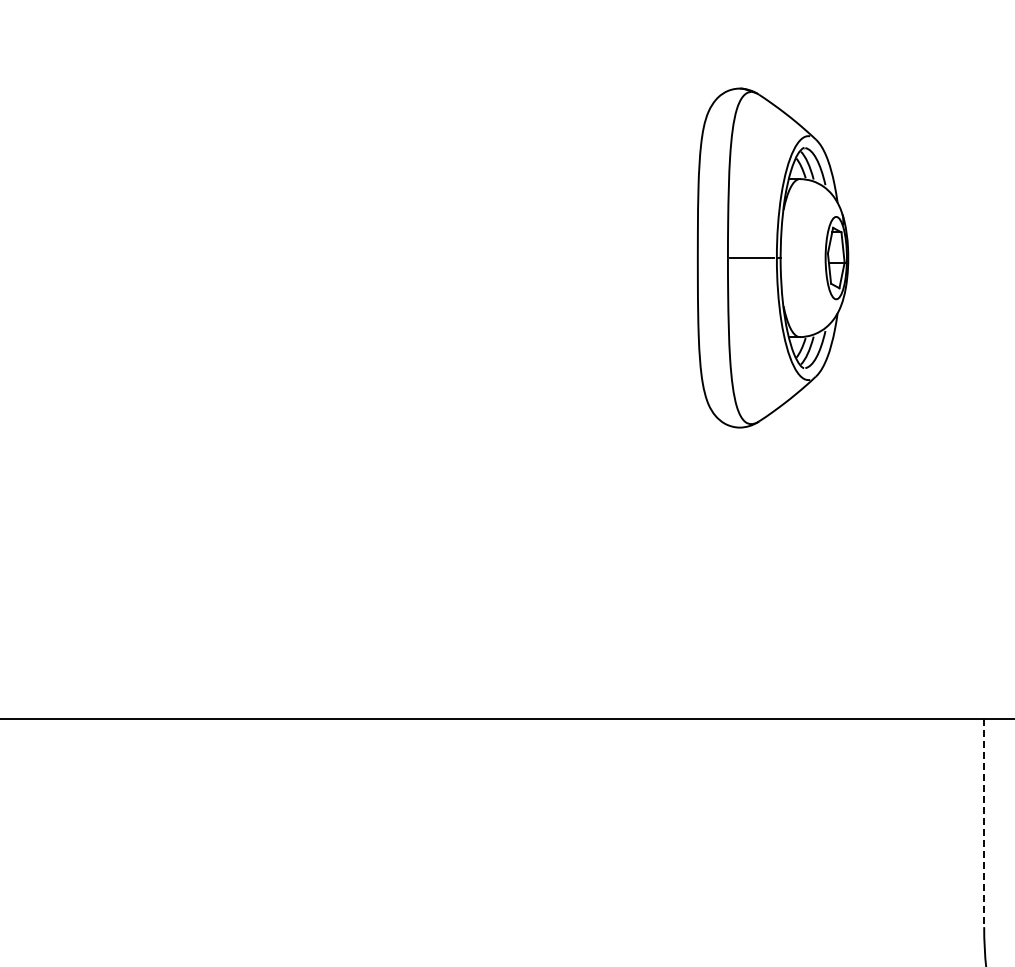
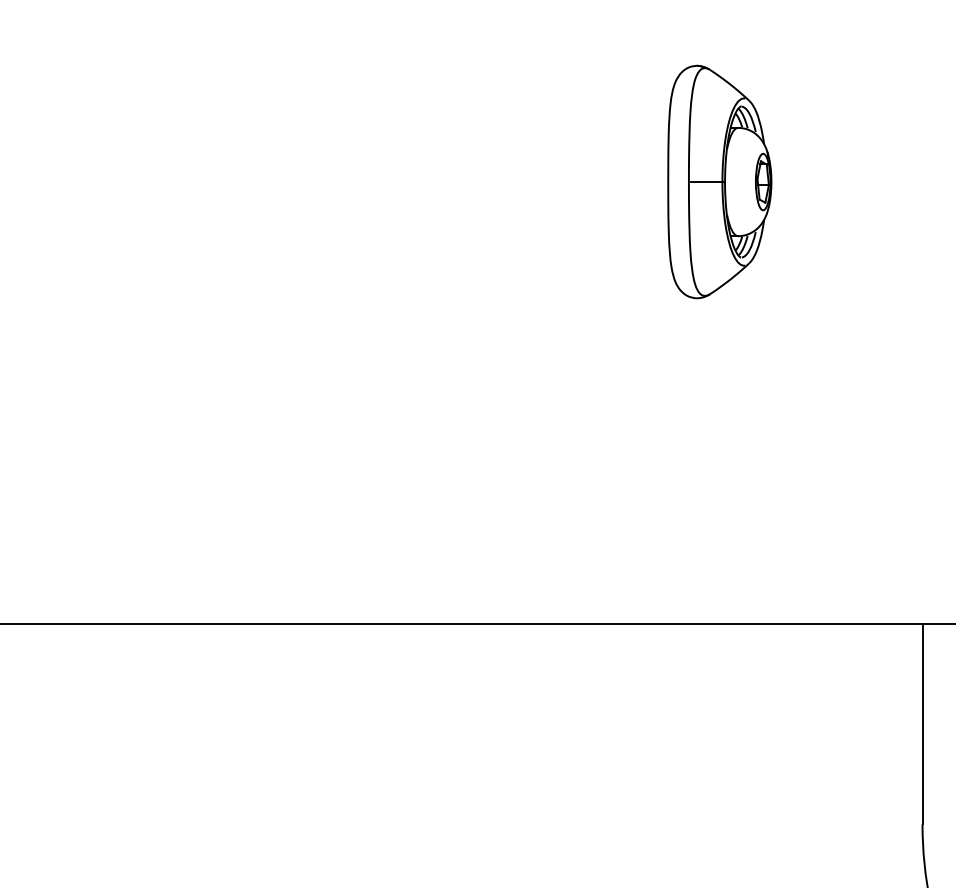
part: (772, 257) -> (719, 181), size x0.71
line: (984, 823) -> (922, 724), dashed -> solid

